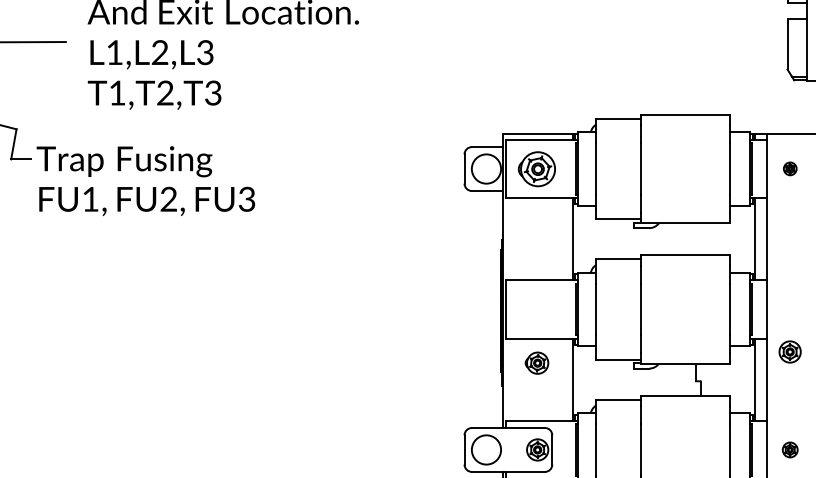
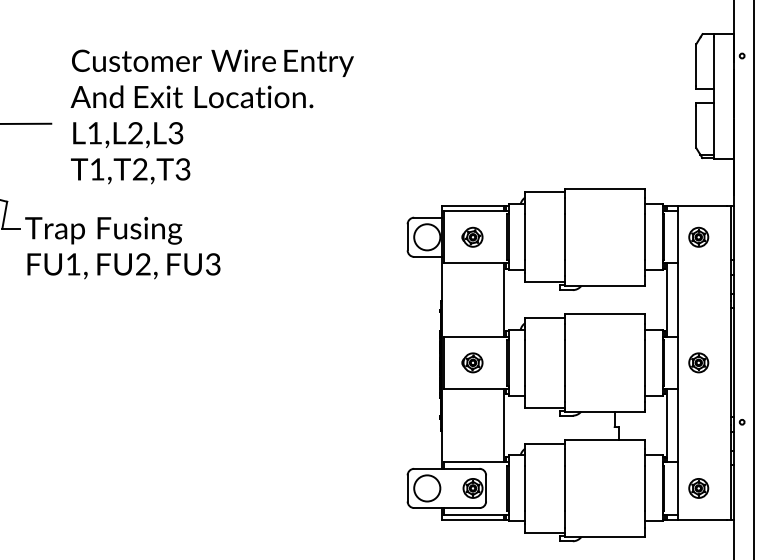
part: (537, 168) -> (472, 236), size x0.62
part: (789, 168) -> (698, 236), size x1.67
part: (789, 351) -> (698, 362), moved
part: (537, 362) -> (472, 362), moved
part: (789, 450) -> (698, 488), size x1.43

